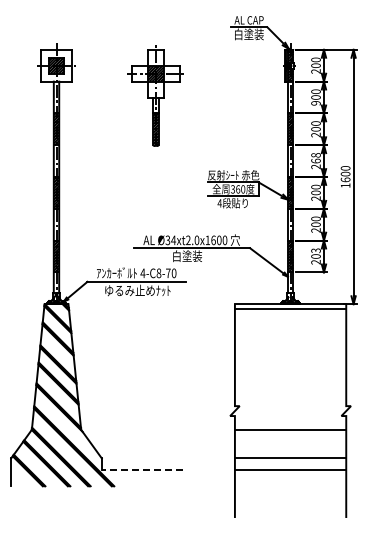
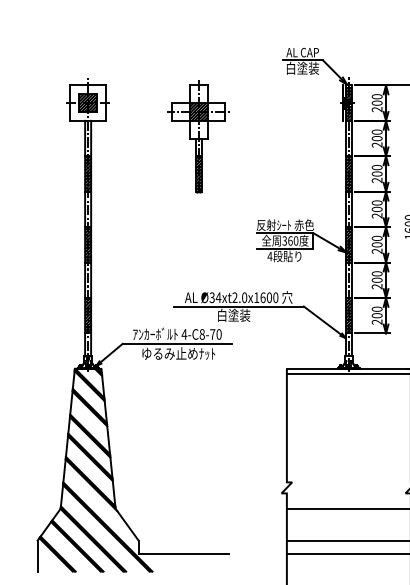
text: (316, 103) -> (377, 145), 900 -> 200
text: (315, 158) -> (376, 206), 268 -> 200
text: (315, 250) -> (376, 309), 203 -> 200
line: (141, 470) -> (182, 554), dashed -> solid

